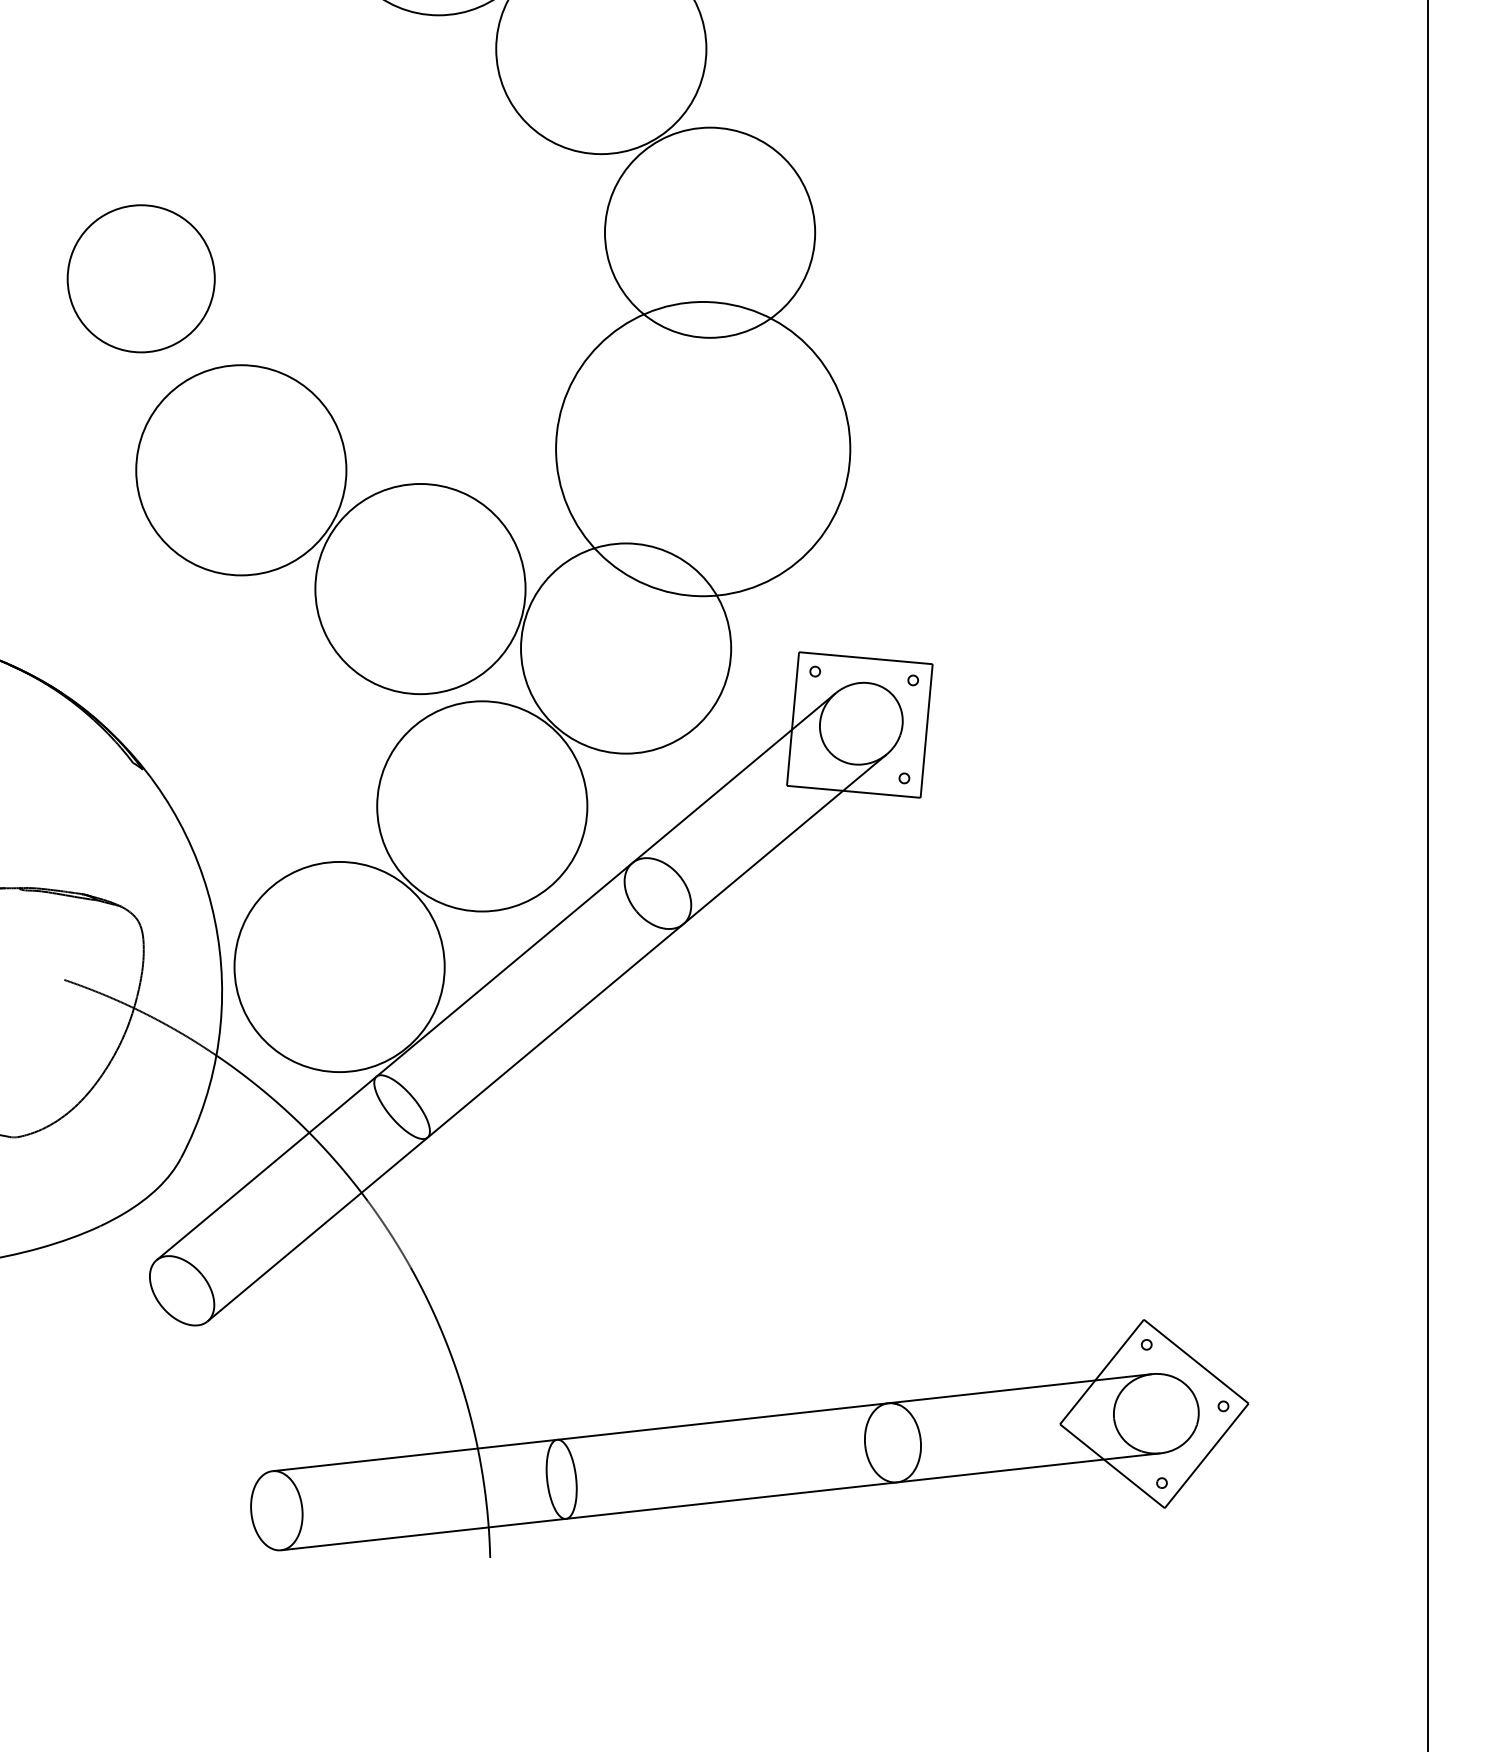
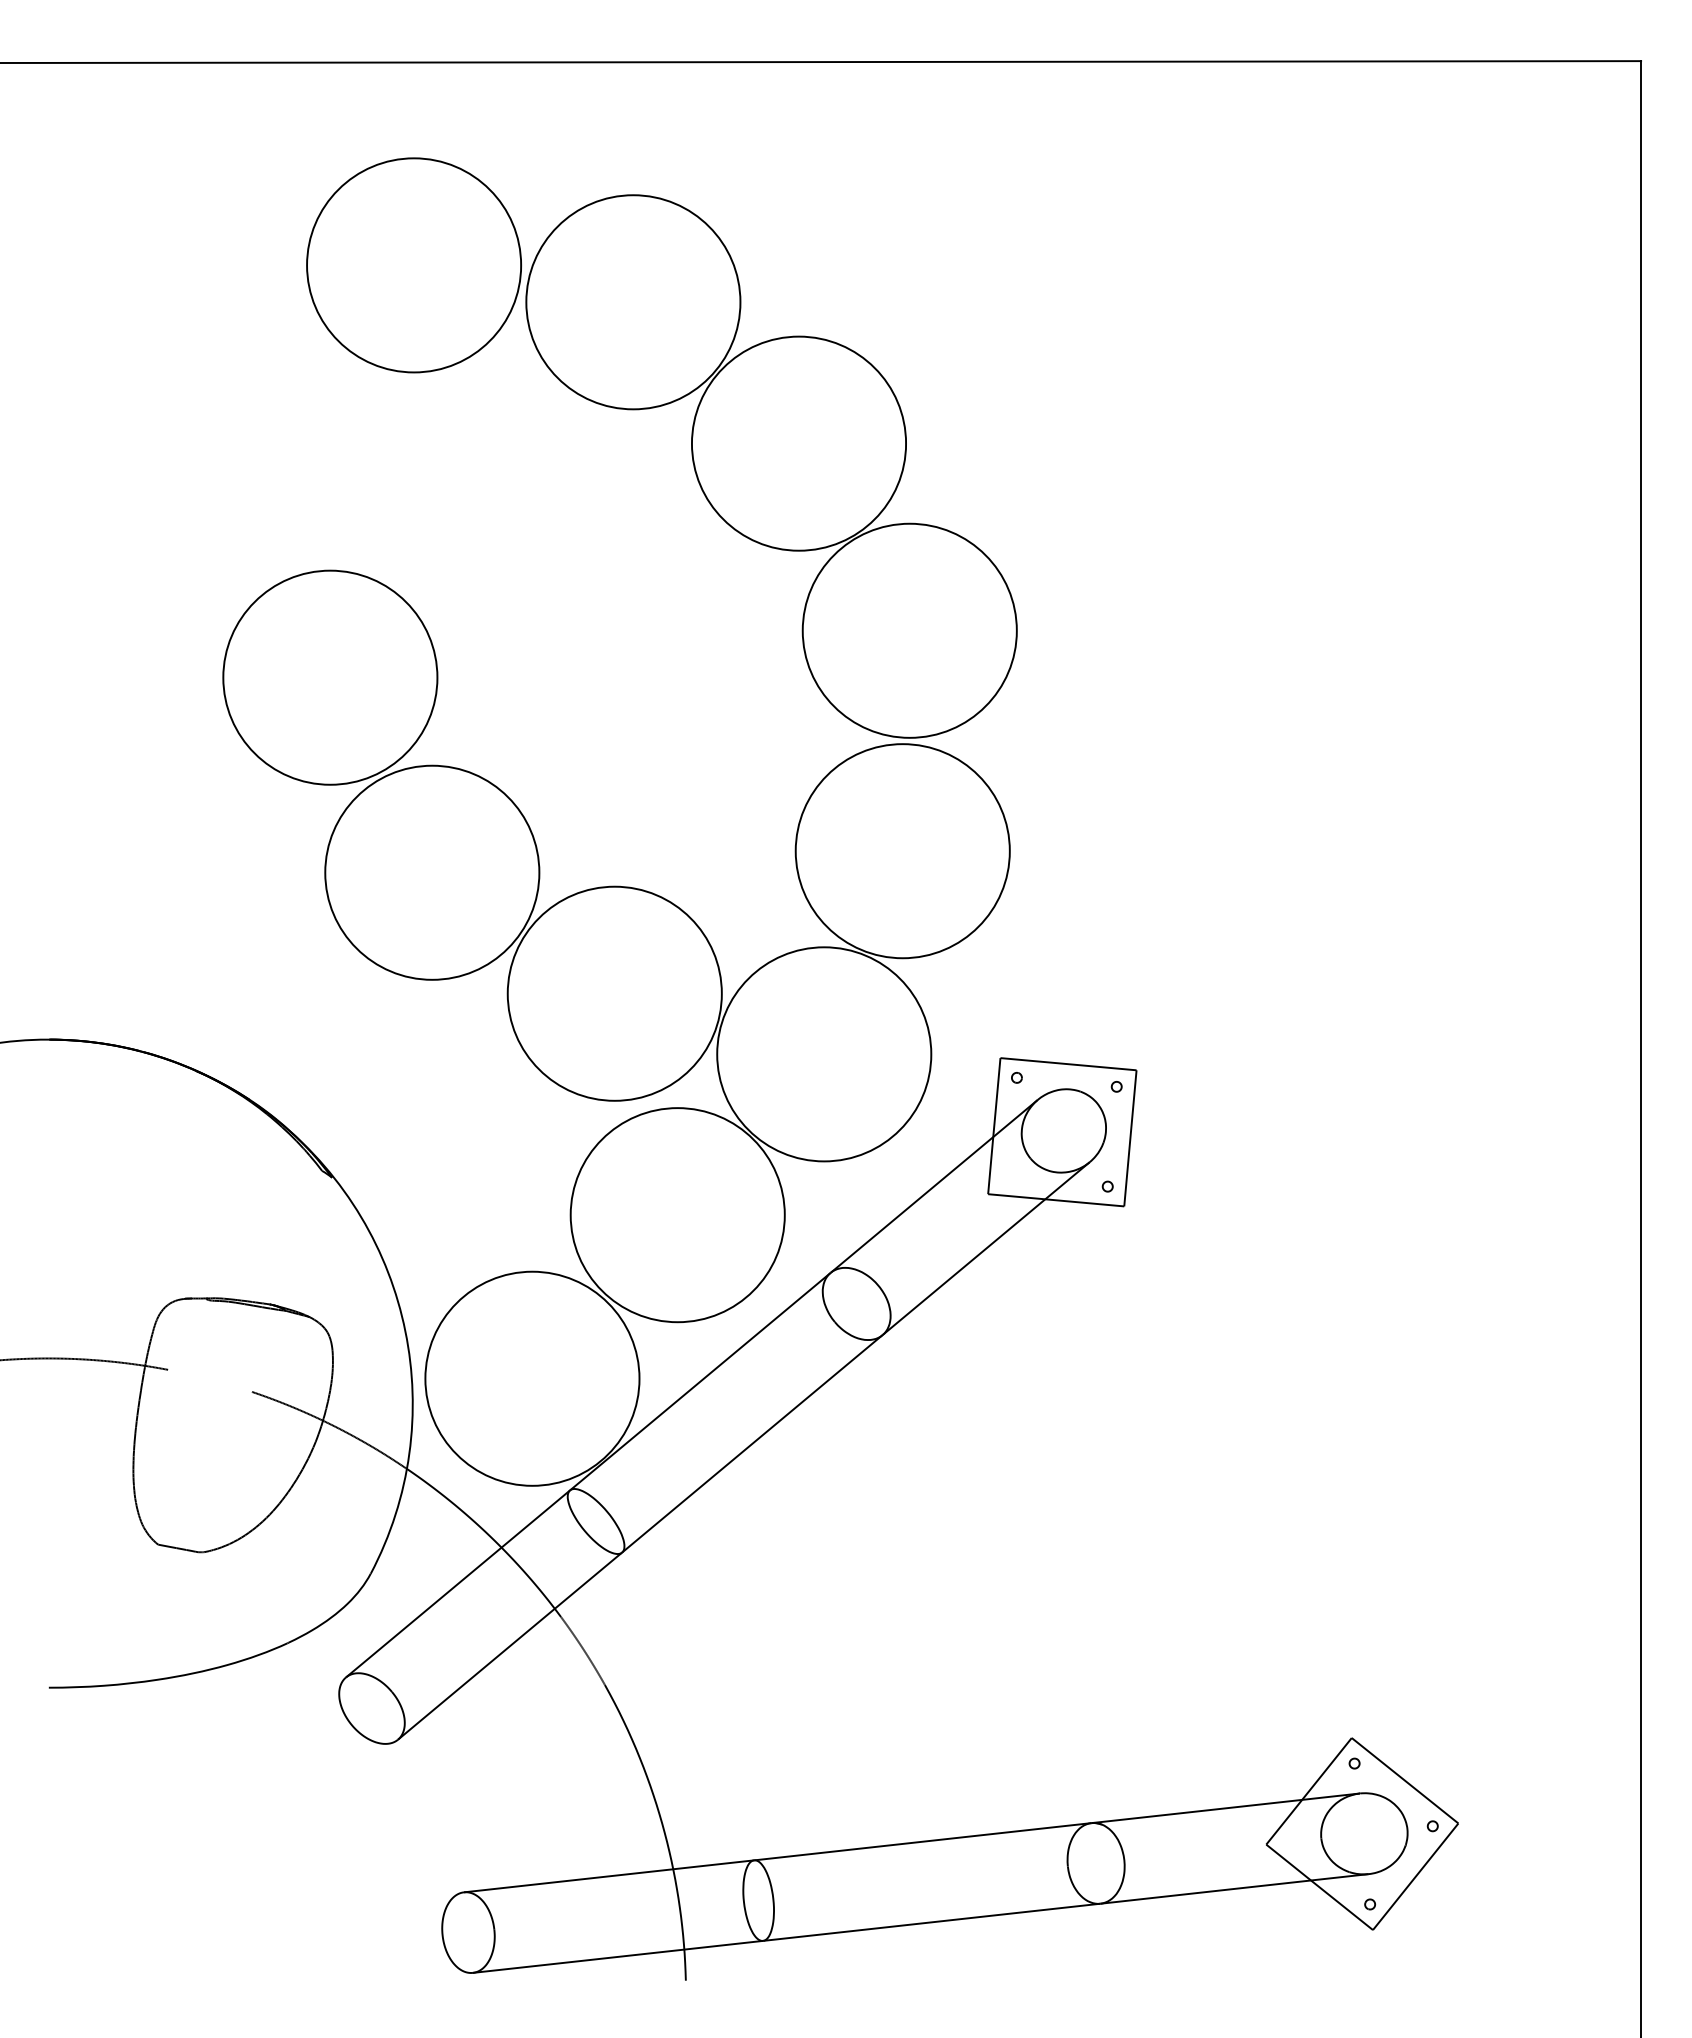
circle: (141, 278) -> (330, 677), size x1.43
circle: (702, 449) -> (902, 851), size x0.71

